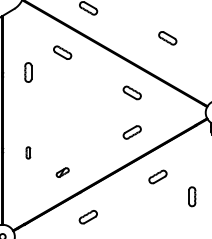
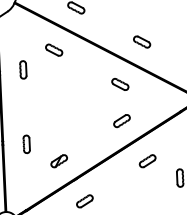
part: (167, 38) -> (141, 42), moved
part: (28, 152) -> (26, 143), size x1.67
part: (62, 172) -> (59, 161), size x1.43

